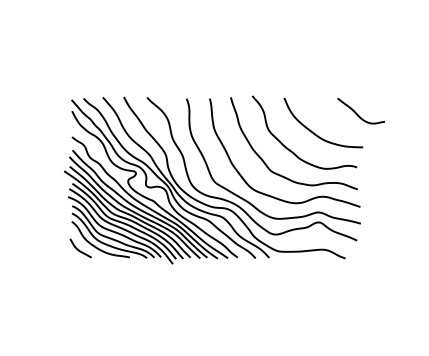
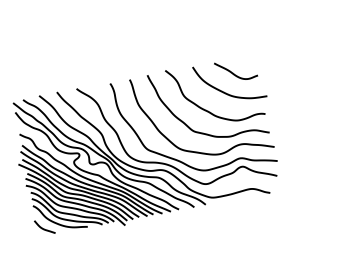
curve: (357, 113) -> (233, 72), moved

